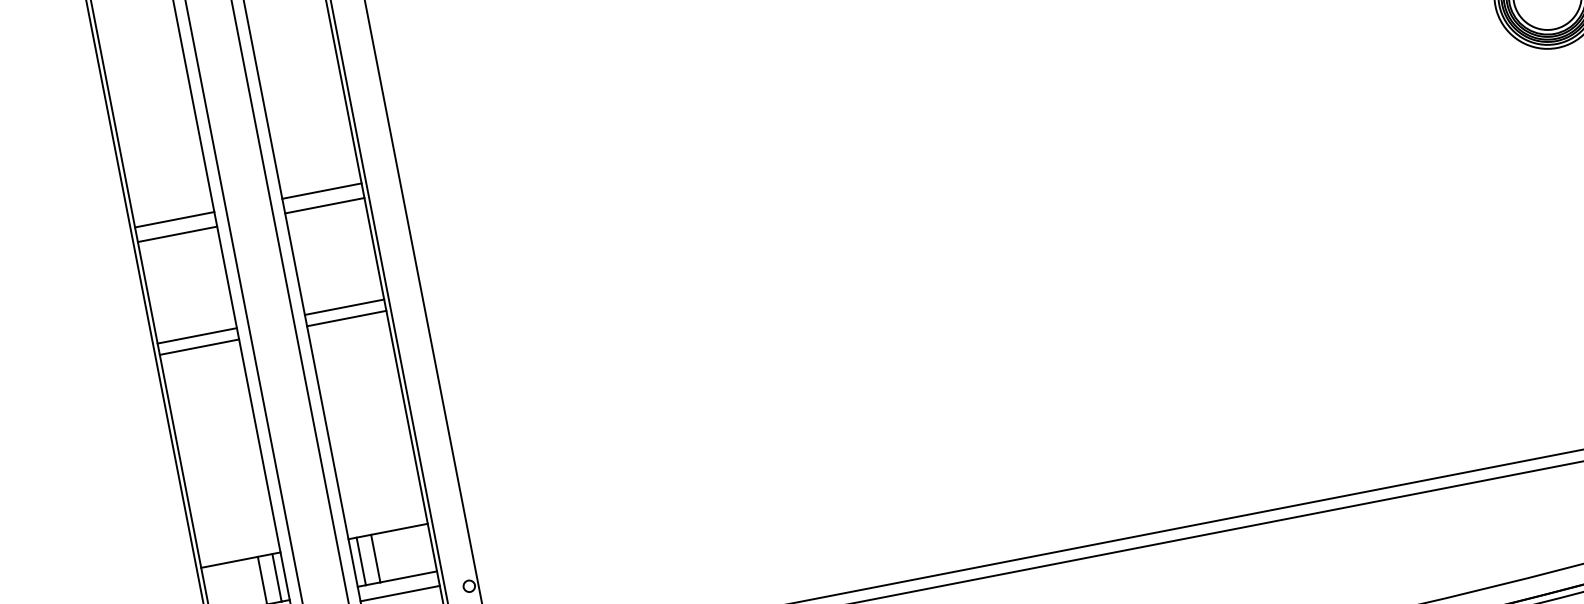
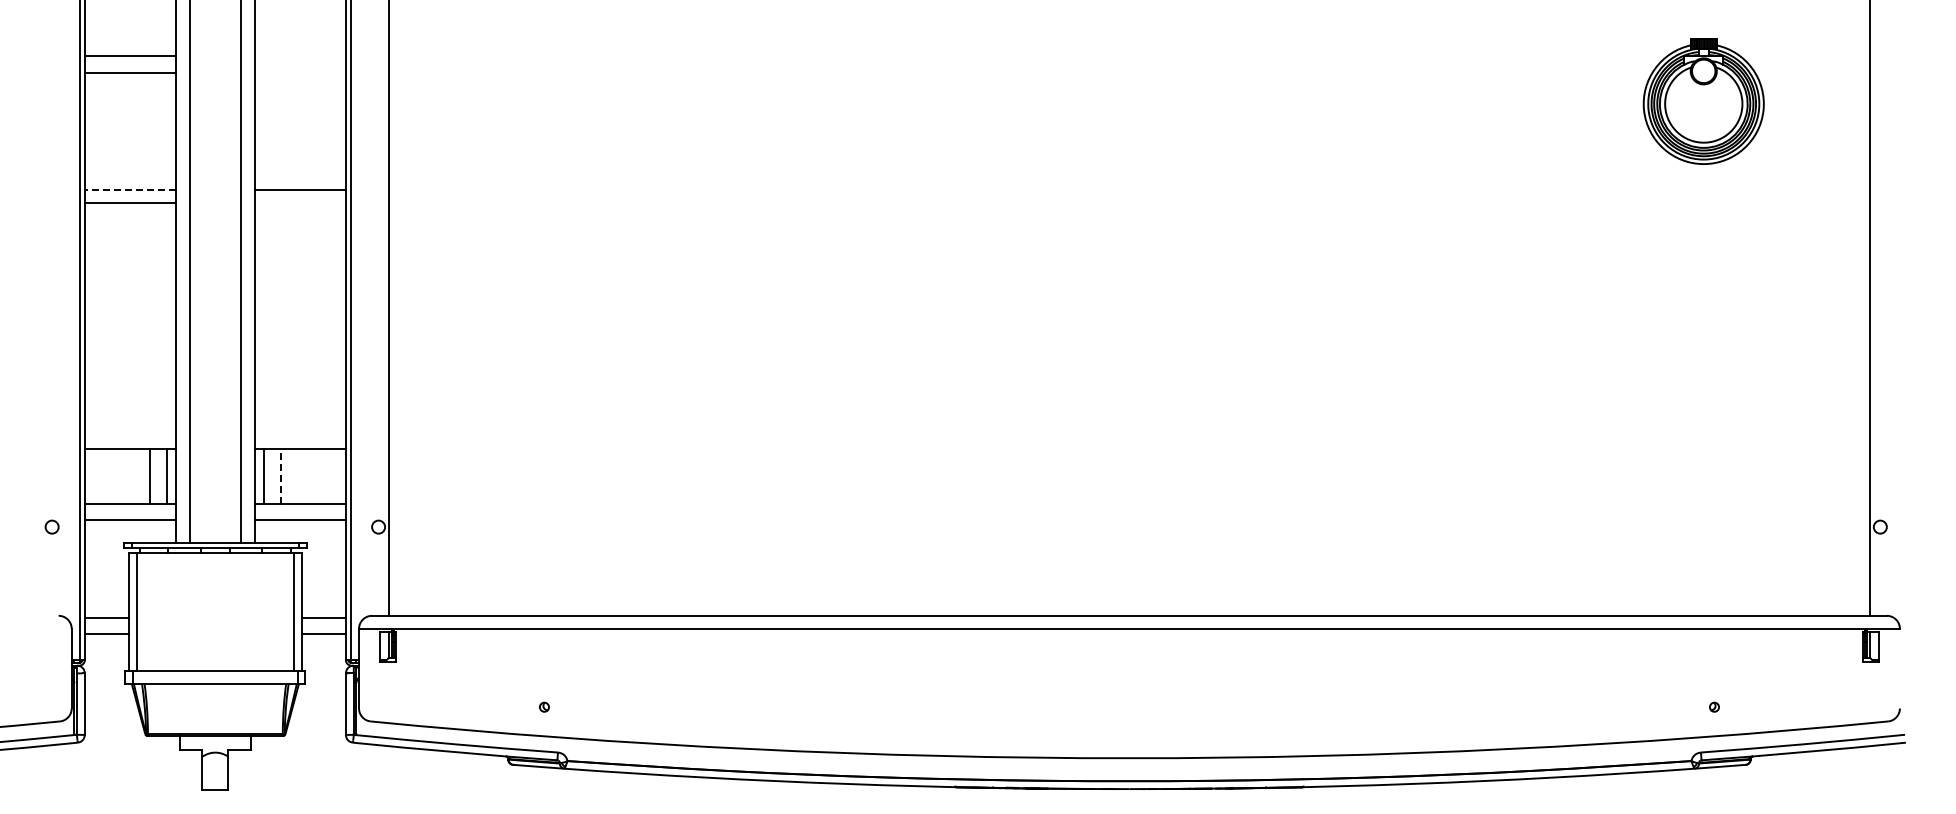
line: (321, 191) -> (299, 56), removed
line: (324, 206) -> (299, 73), removed
line: (346, 318) -> (299, 203), removed
line: (197, 336) -> (130, 190), solid -> dashed
line: (375, 558) -> (280, 475), solid -> dashed

